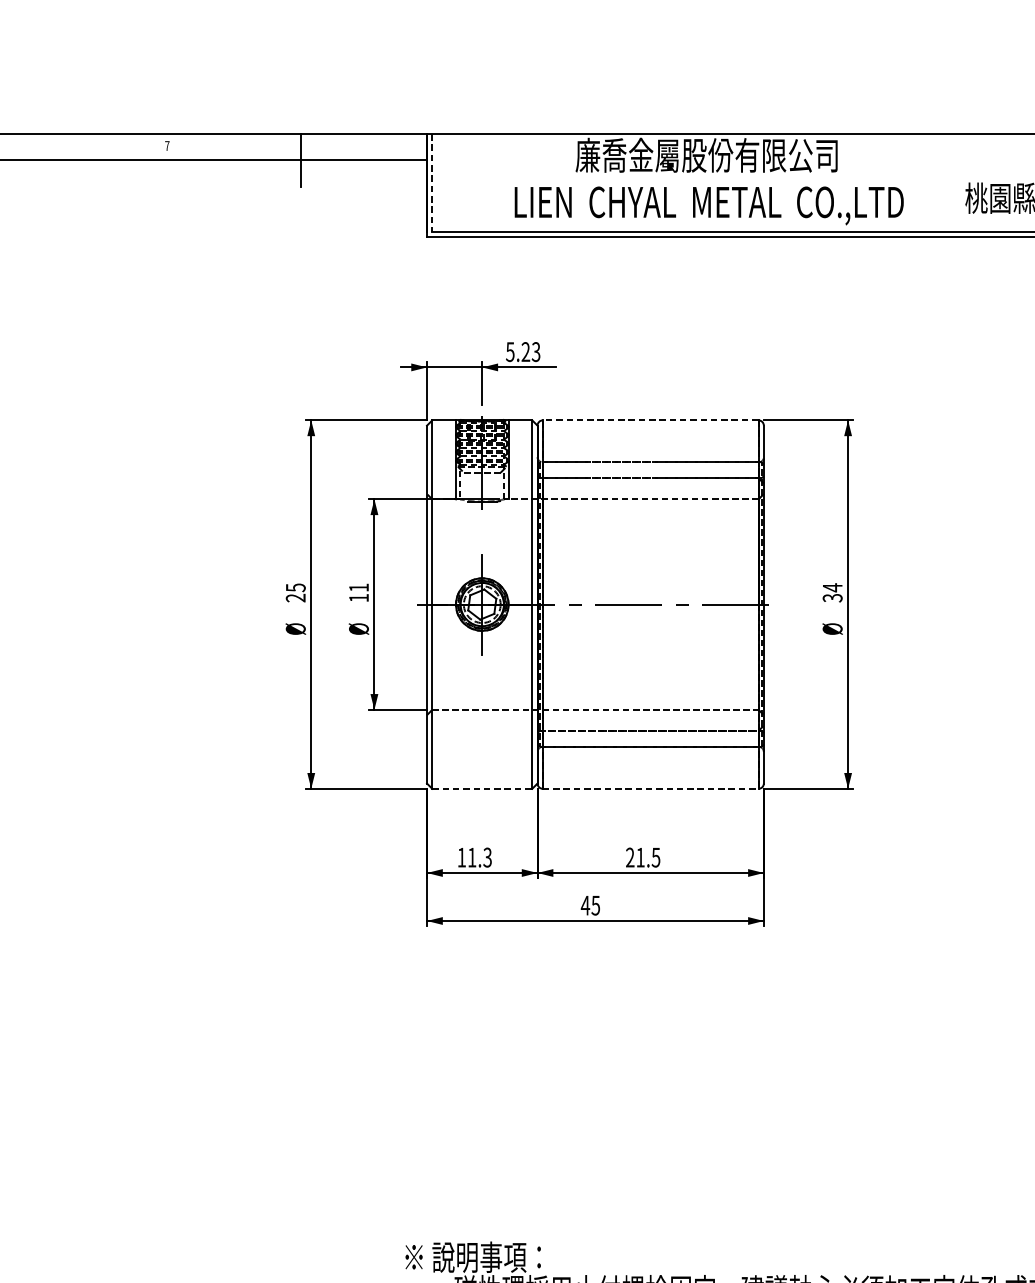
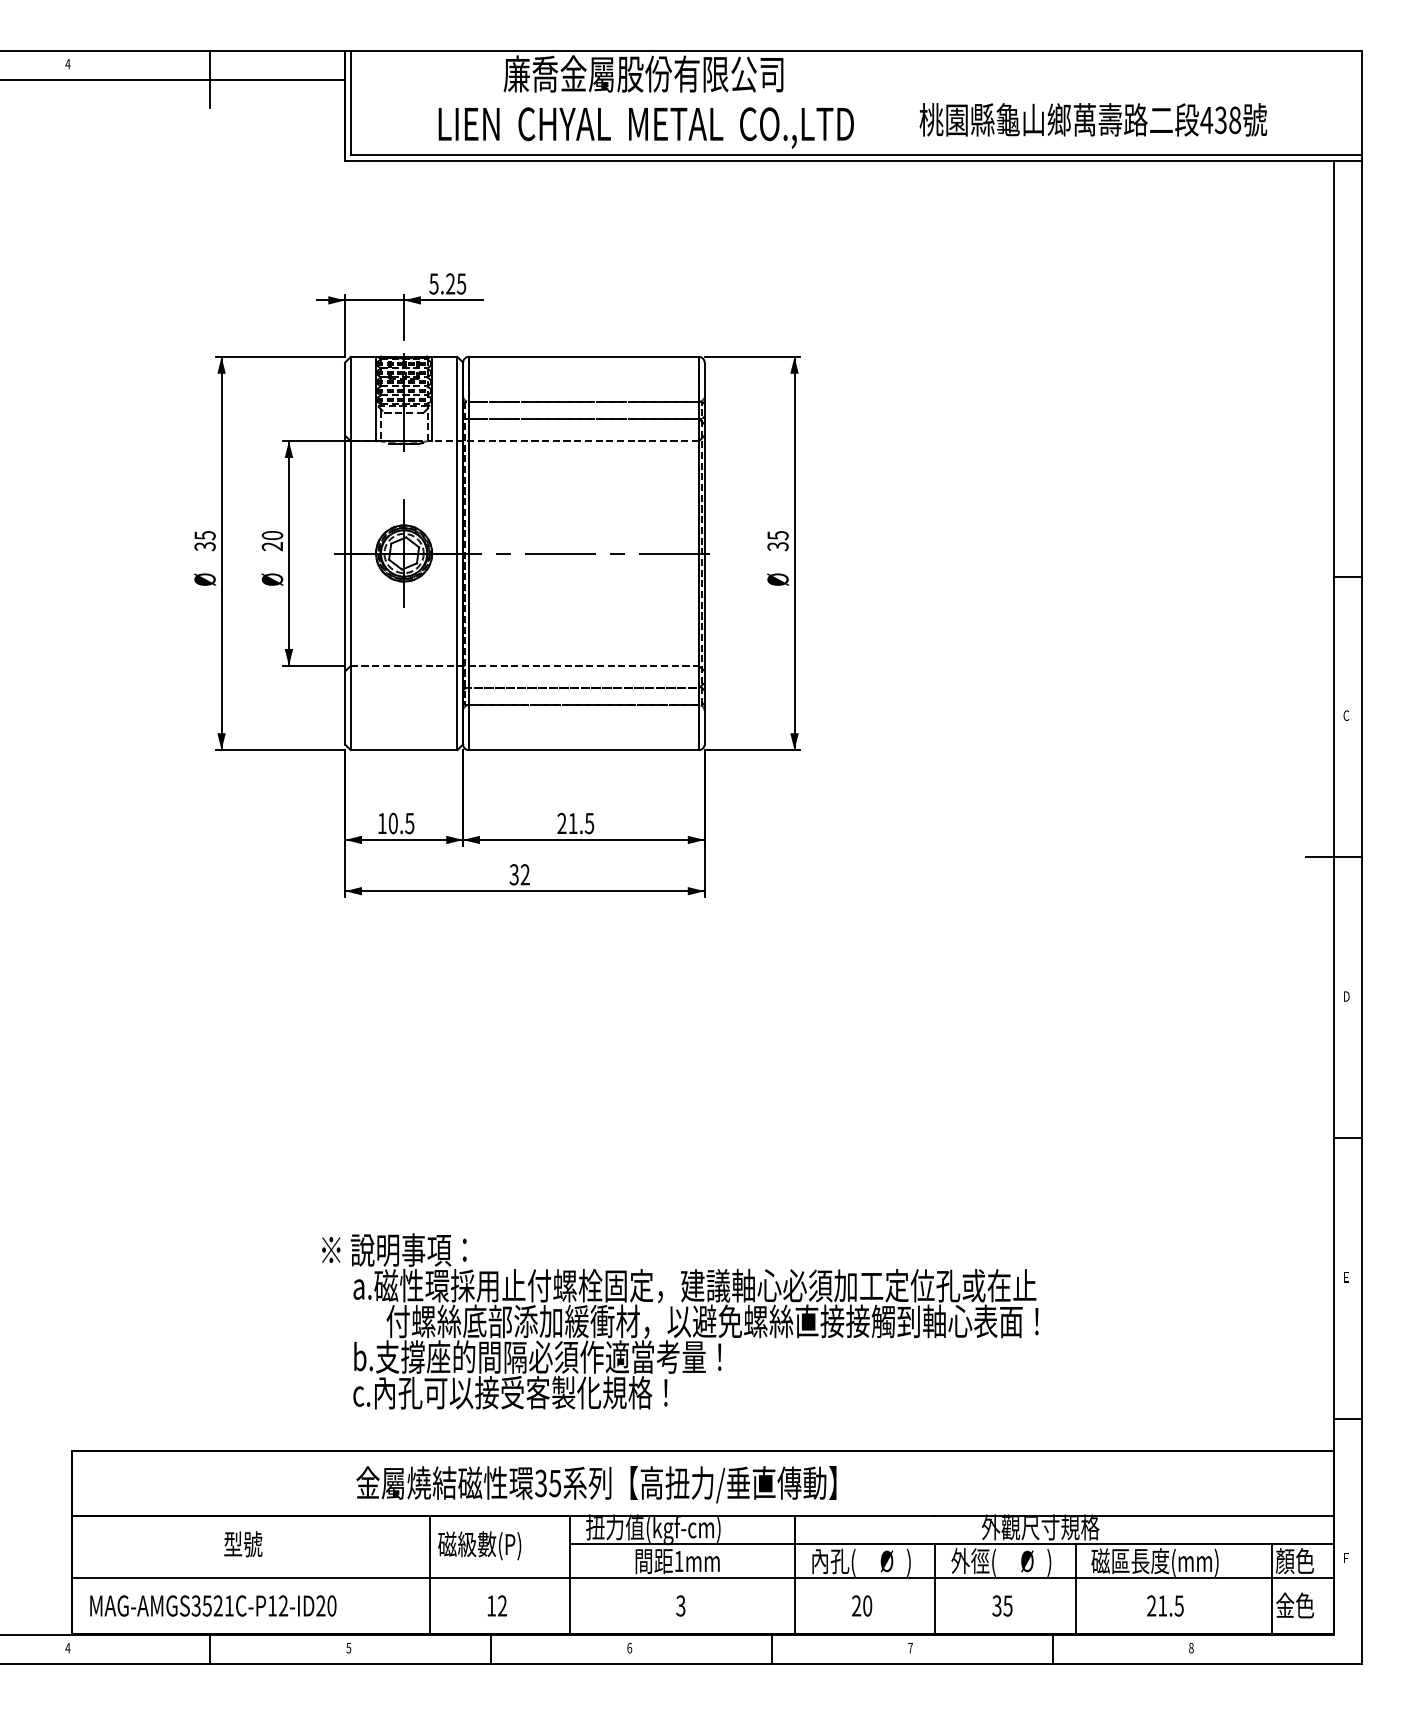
text: (166, 146) -> (67, 64), 7 -> 4
line: (432, 182) -> (350, 103), dashed -> solid
text: (536, 351) -> (461, 283), 5.23 -> 5.25
line: (650, 419) -> (583, 356), dashed -> solid
text: (832, 587) -> (777, 535), 34 -> 35
text: (358, 593) -> (272, 541), 11 -> 20
text: (296, 598) -> (205, 546), 25 -> 35
line: (482, 789) -> (404, 750), dashed -> solid
line: (651, 789) -> (584, 750), dashed -> solid
text: (479, 857) -> (401, 823), 11.3 -> 10.5
text: (590, 905) -> (519, 874), 45 -> 32

